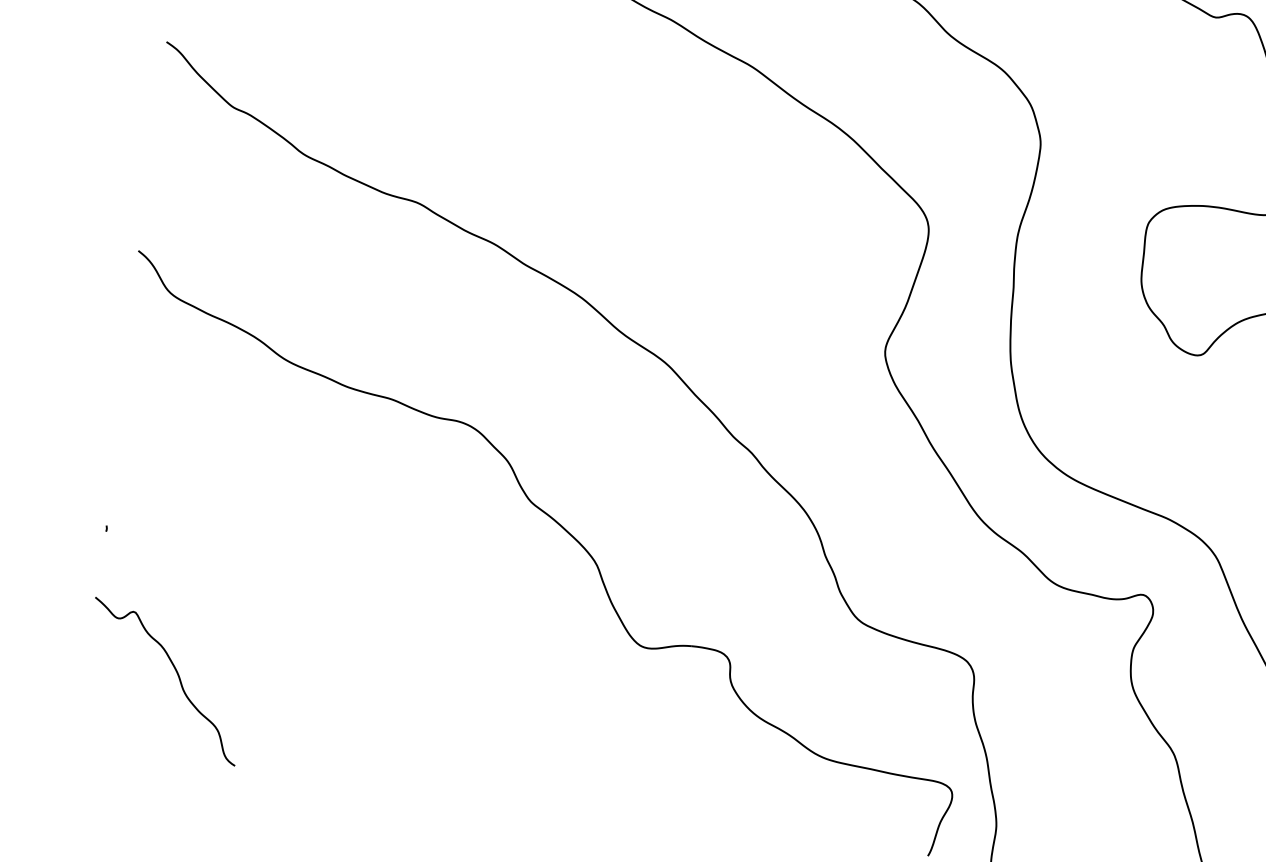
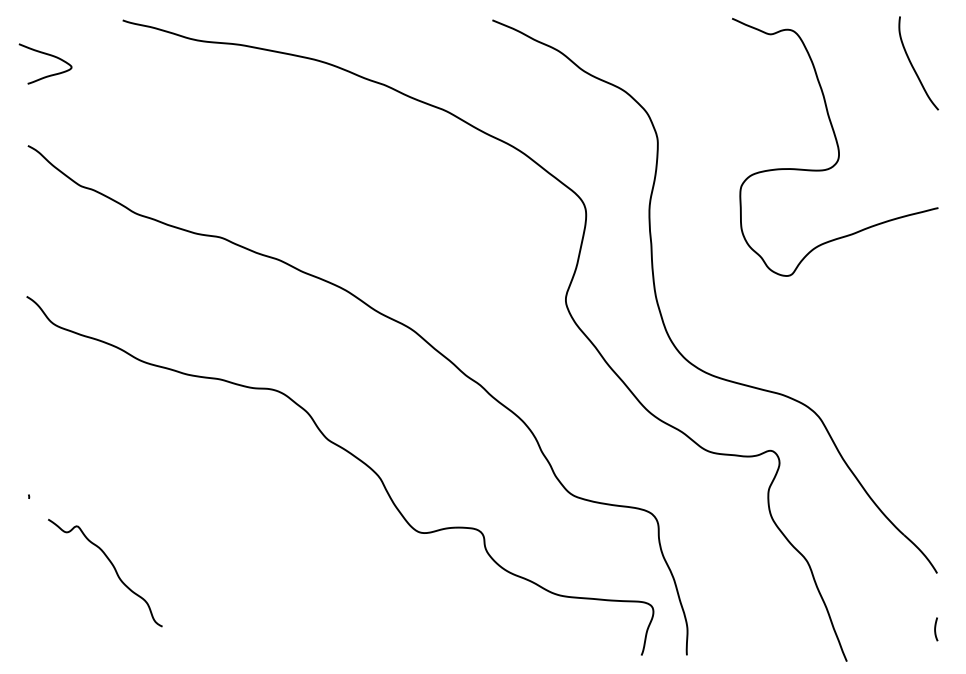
curve: (177, 676) -> (113, 568), moved

